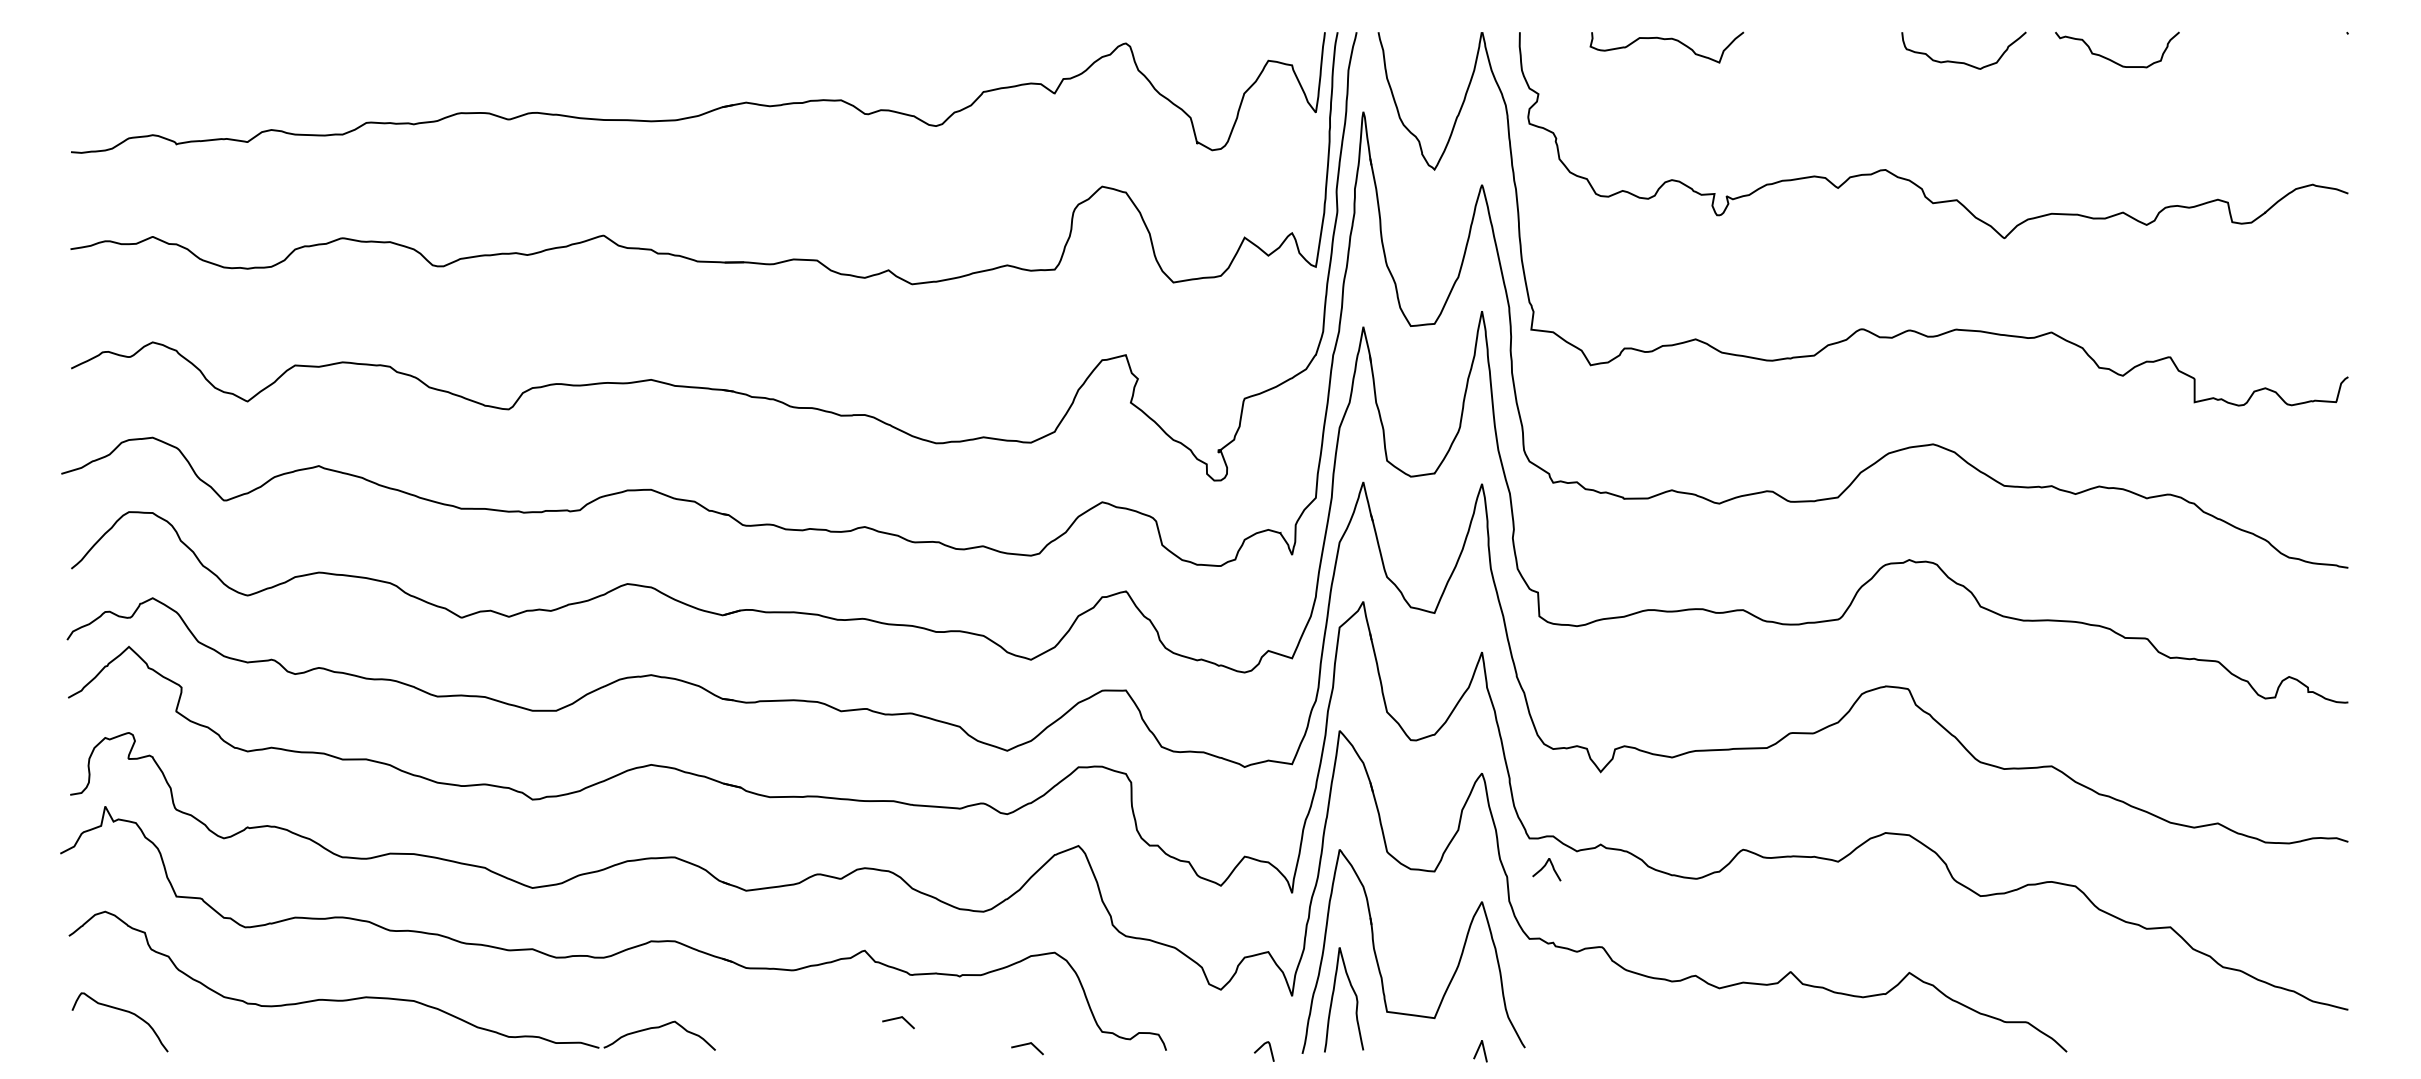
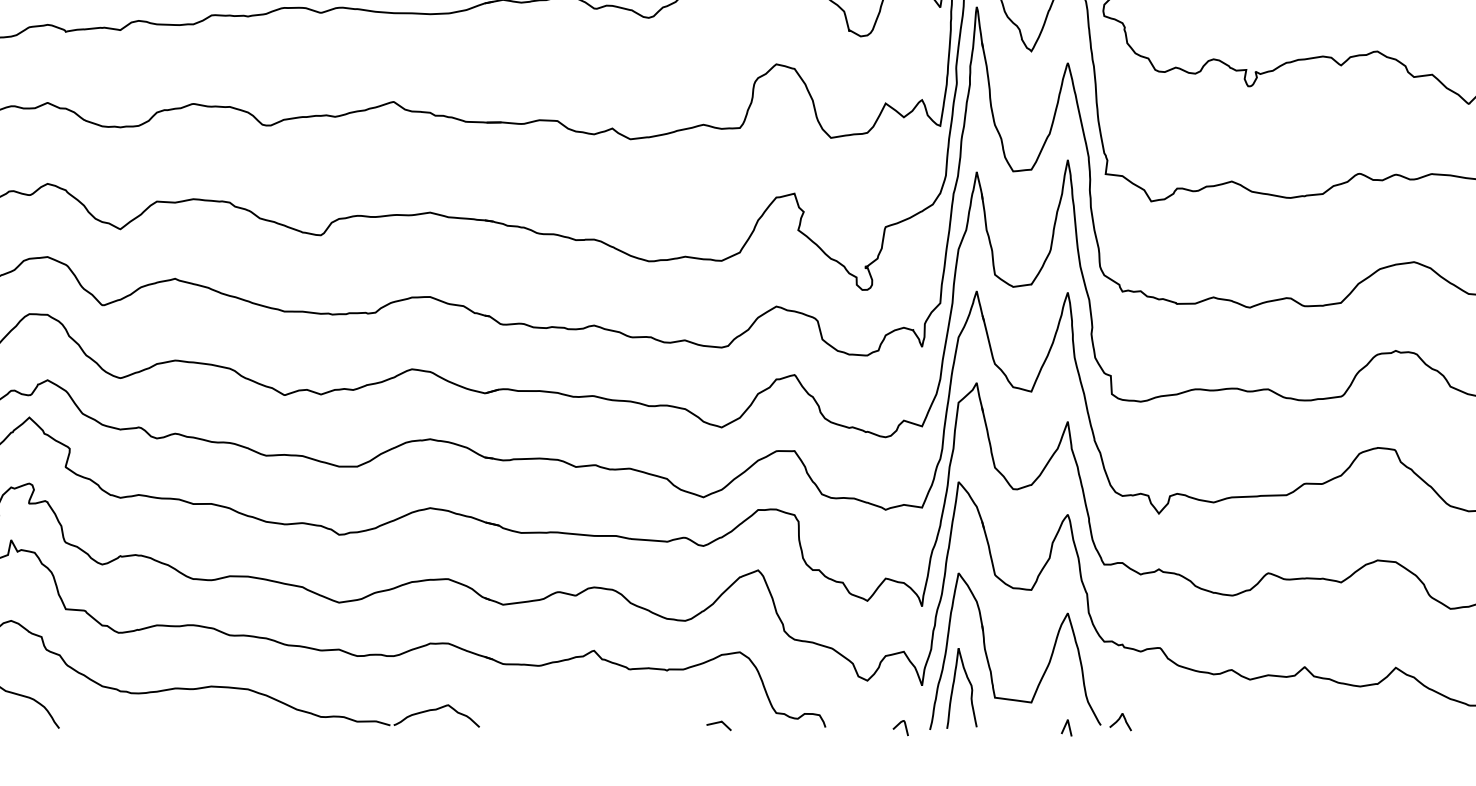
curve: (1544, 867) -> (1118, 720), moved
curve: (897, 1019) -> (619, 703), removed

